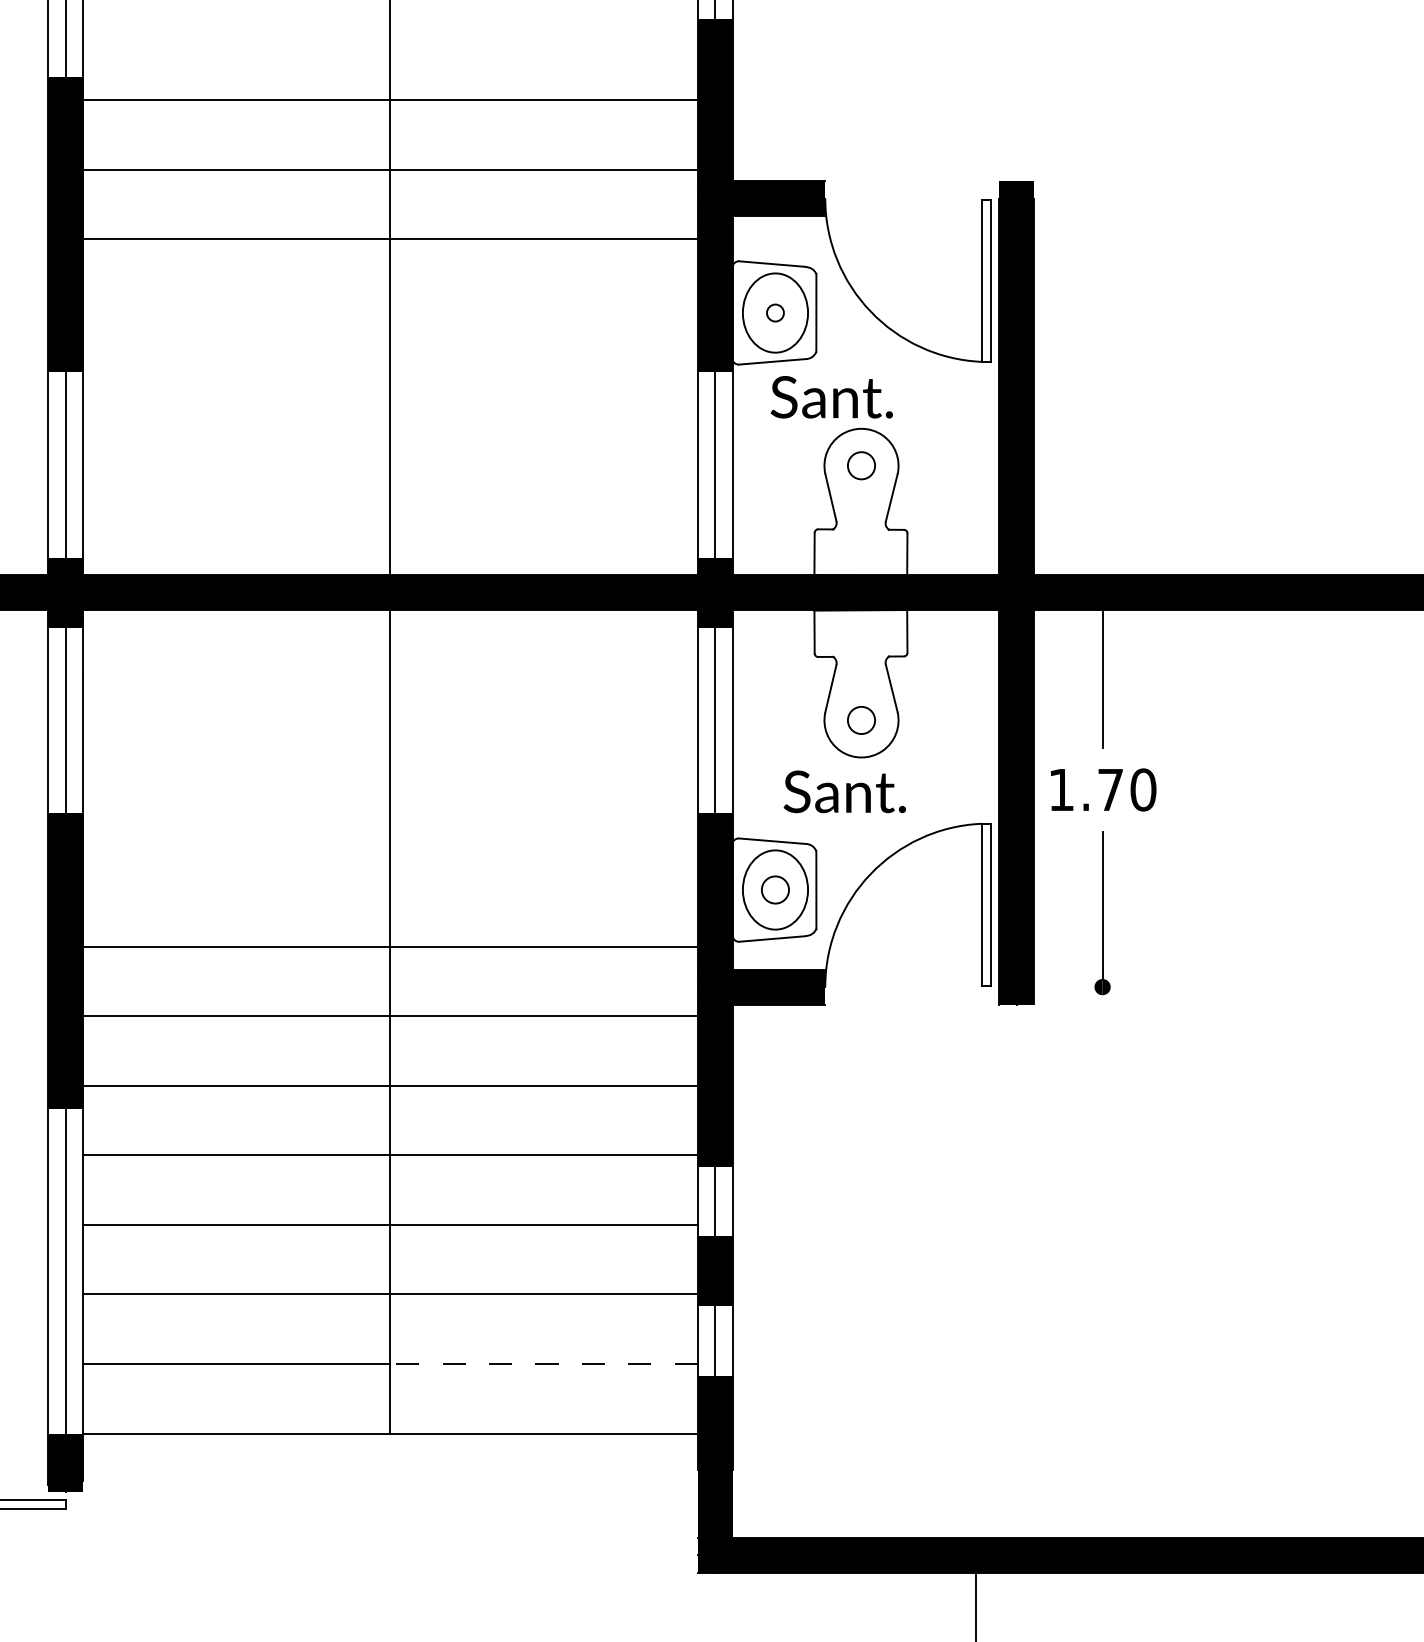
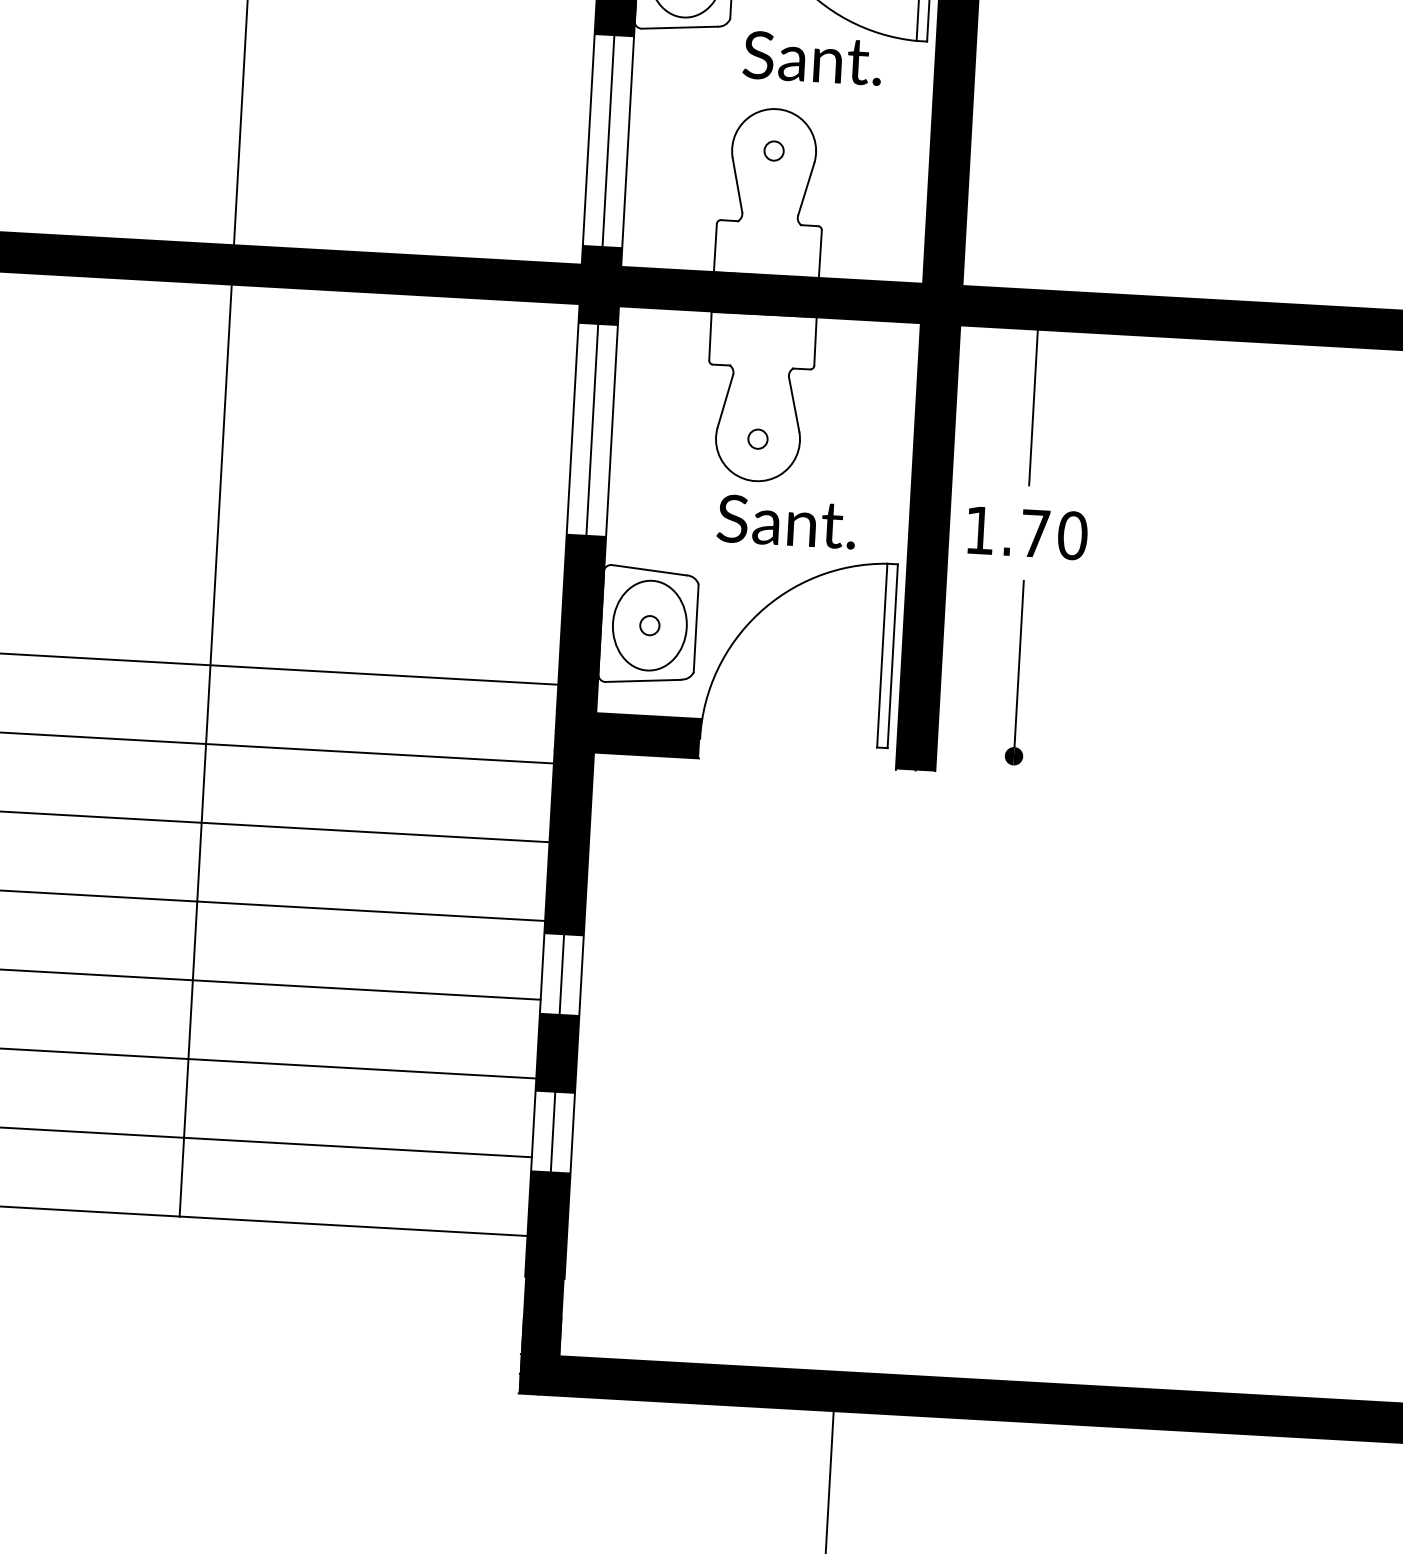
text: (831, 397) -> (812, 58), moved
circle: (861, 465) -> (774, 150), size x0.62
circle: (861, 719) -> (758, 438), size x0.62
text: (844, 791) -> (786, 521), moved
circle: (775, 889) -> (649, 625), size x0.62
line: (544, 1364) -> (358, 1148), dashed -> solid

